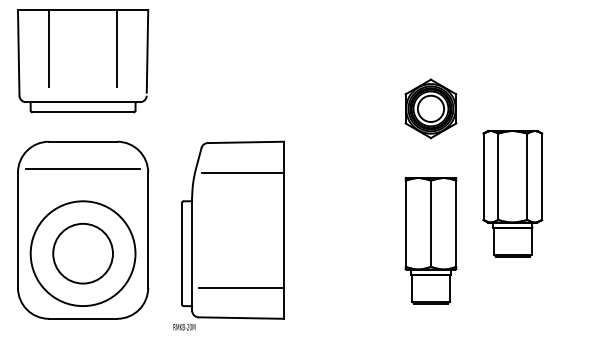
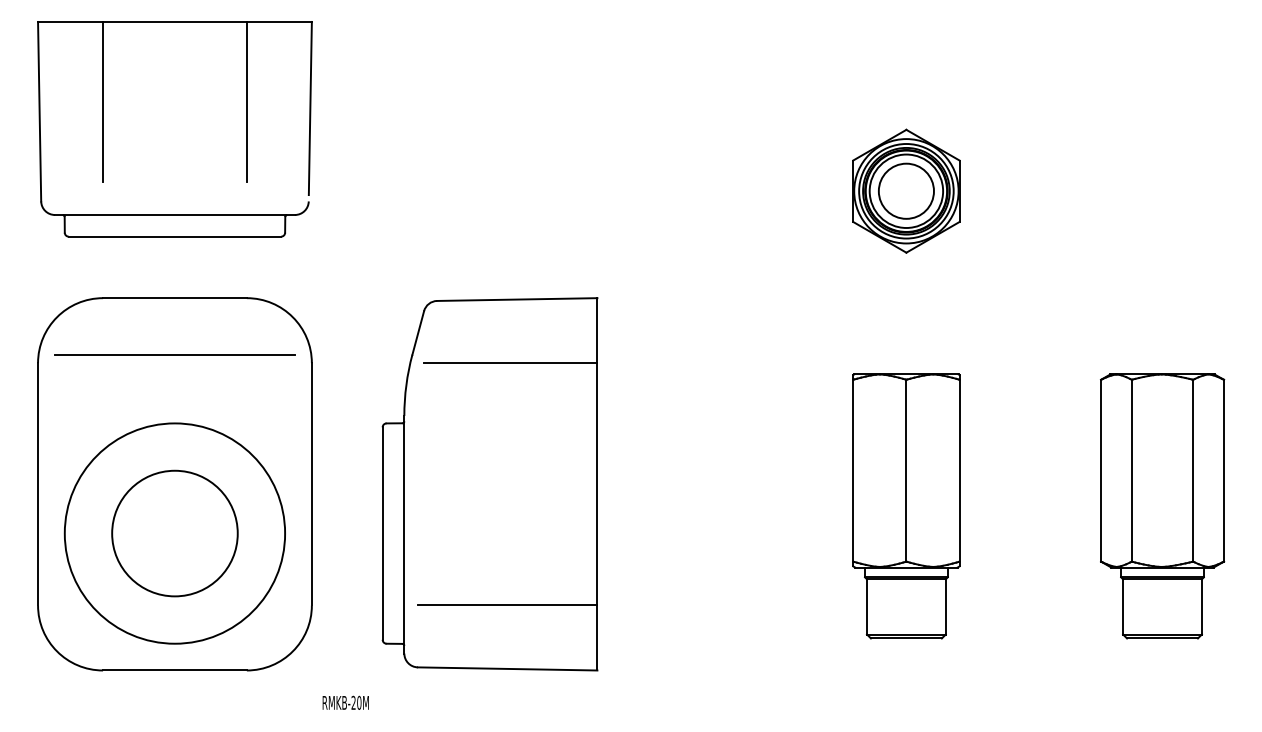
part: (430, 108) -> (905, 190), moved
part: (512, 193) -> (1161, 505), moved
text: (184, 327) -> (346, 703), moved

